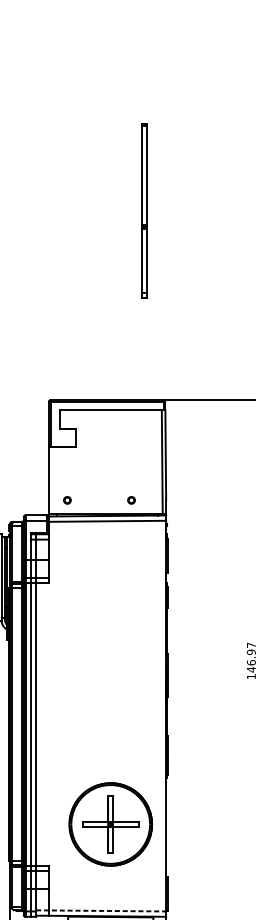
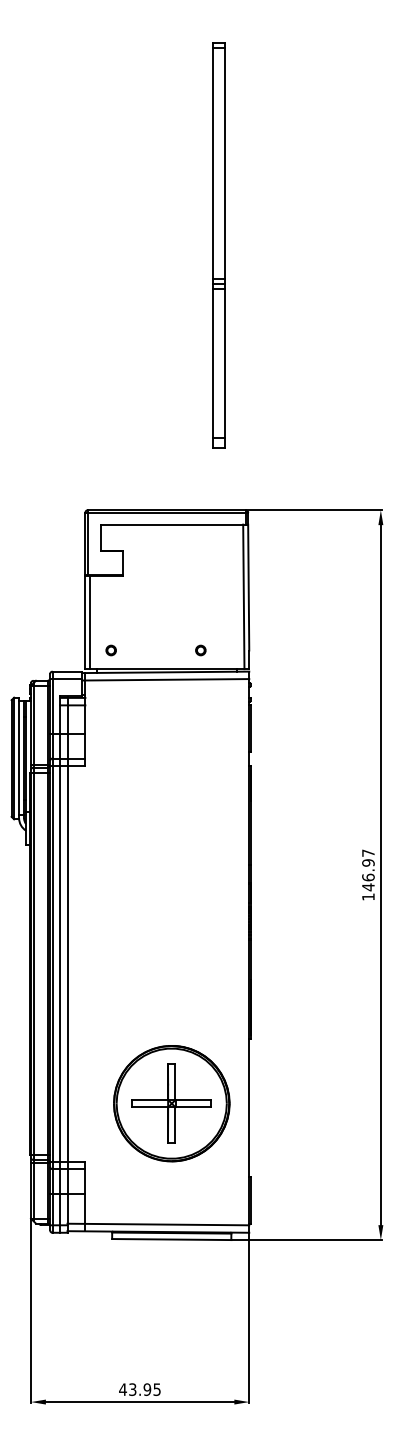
part: (144, 210) -> (218, 245), size x1.67
line: (52, 480) -> (90, 622), added
line: (101, 910) -> (158, 1224), dashed -> solid

